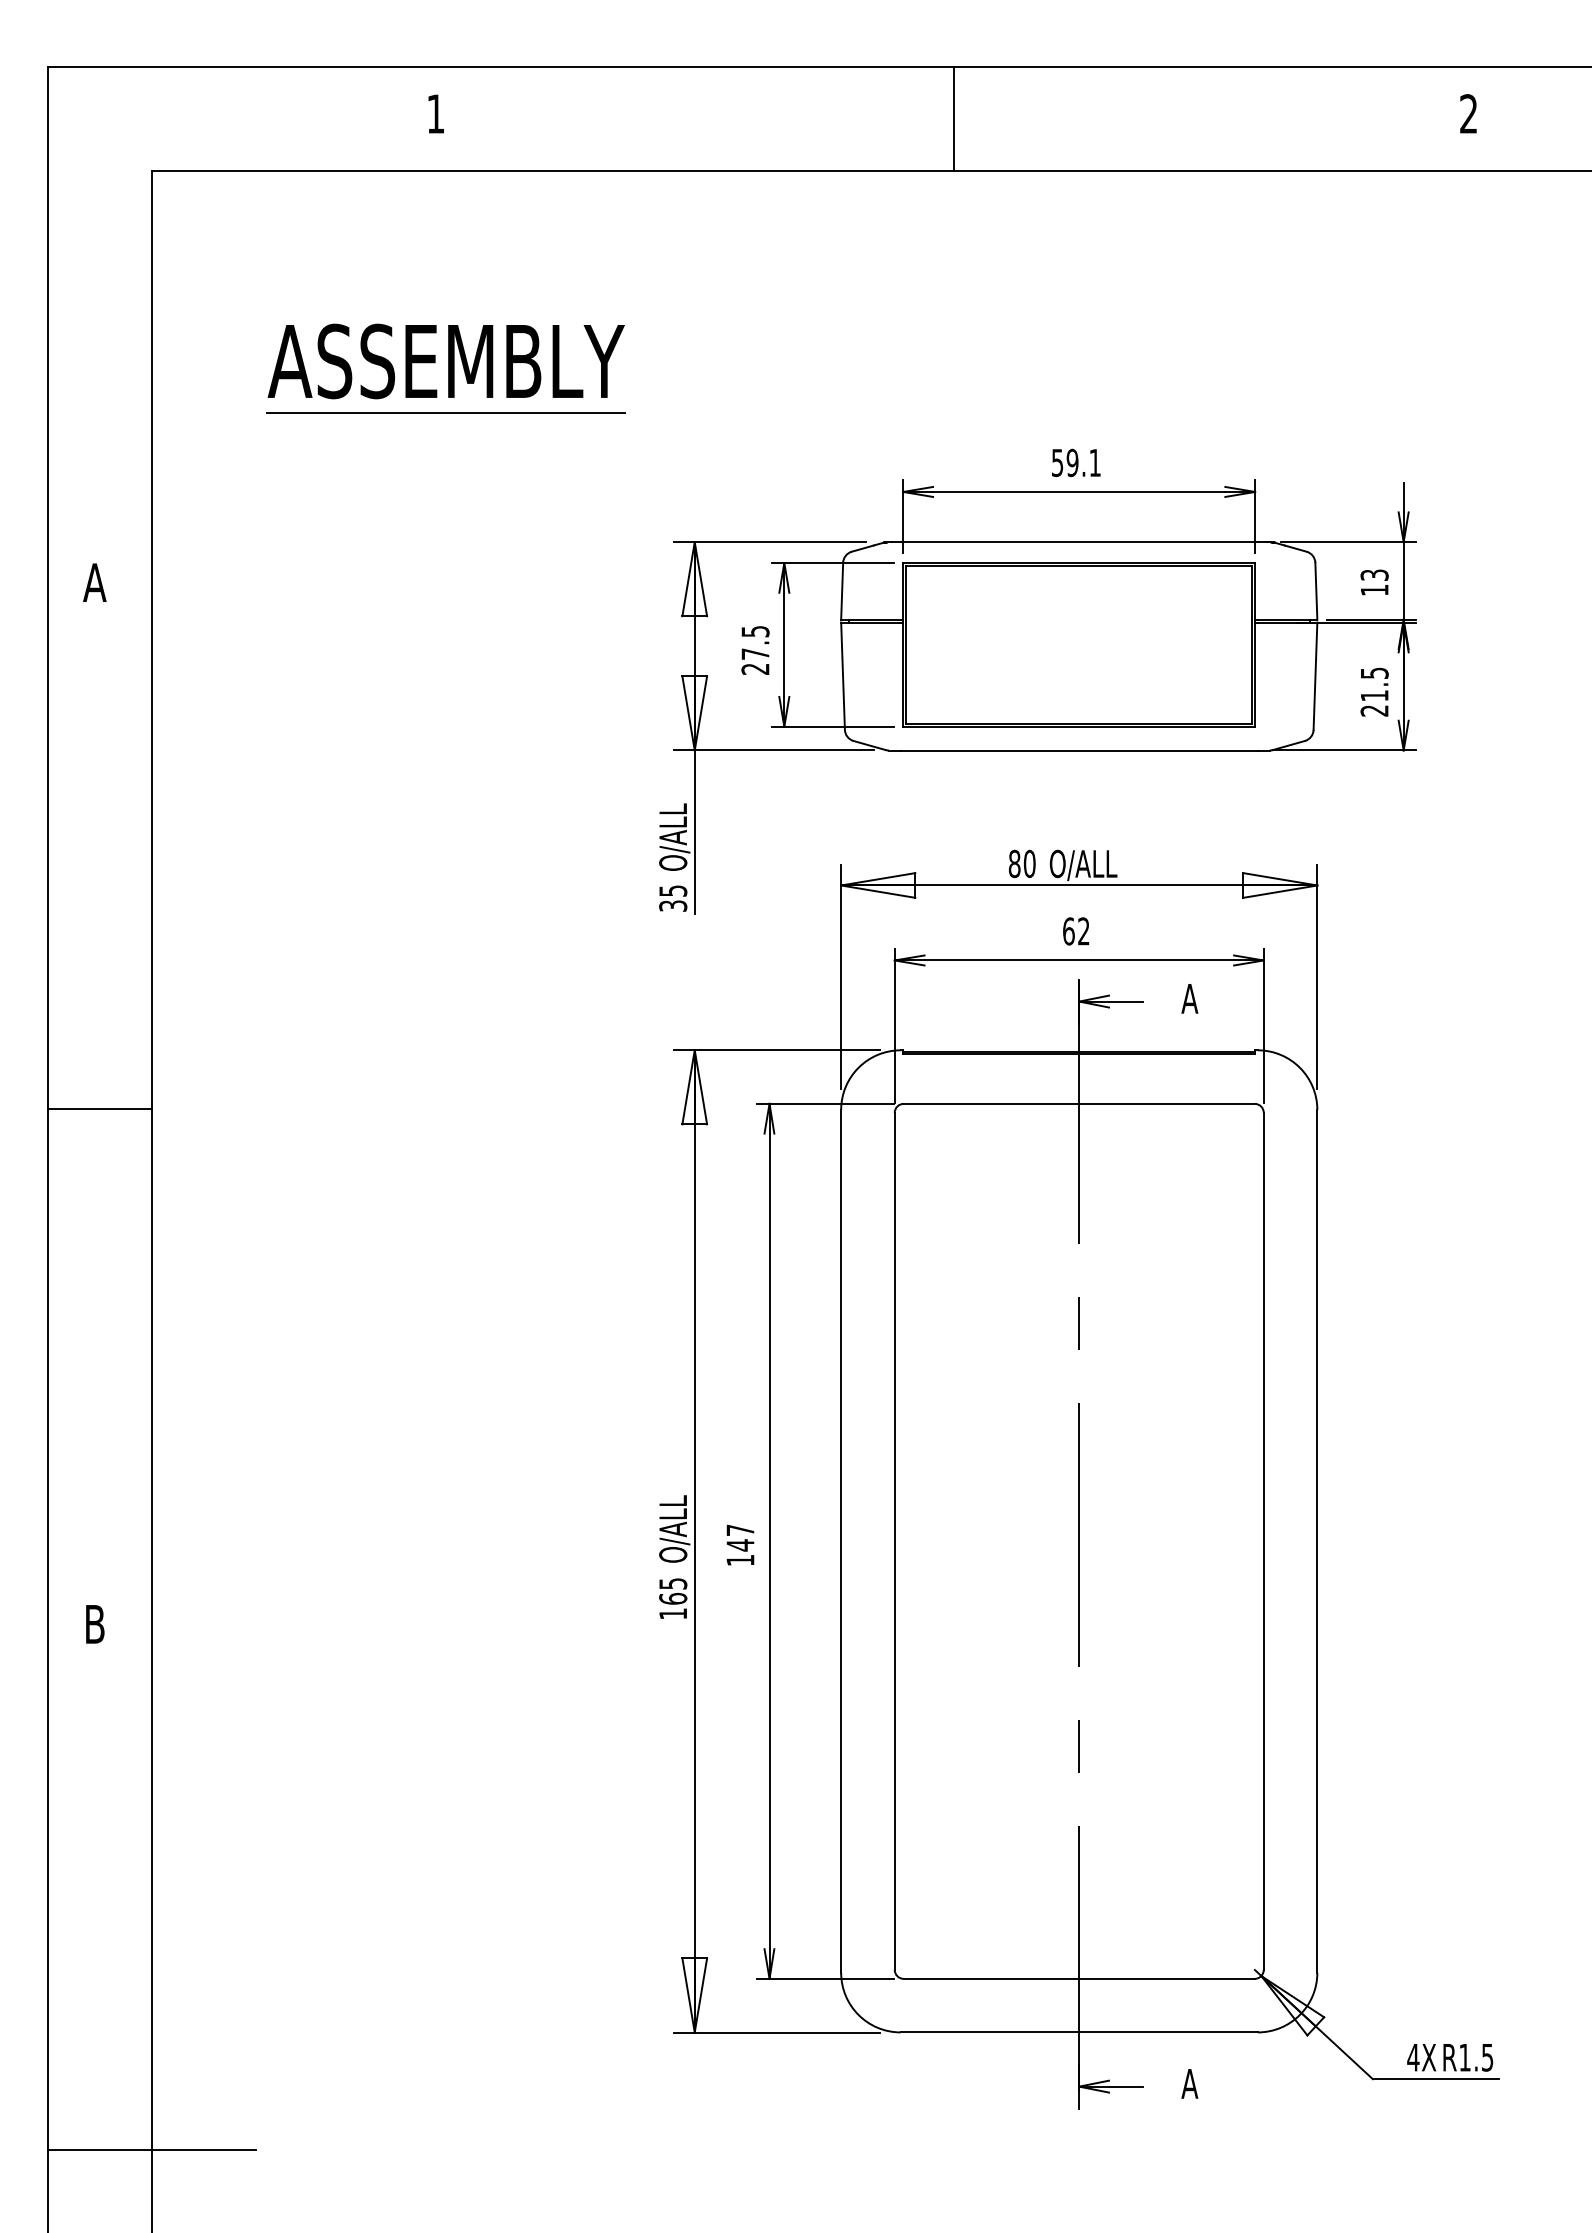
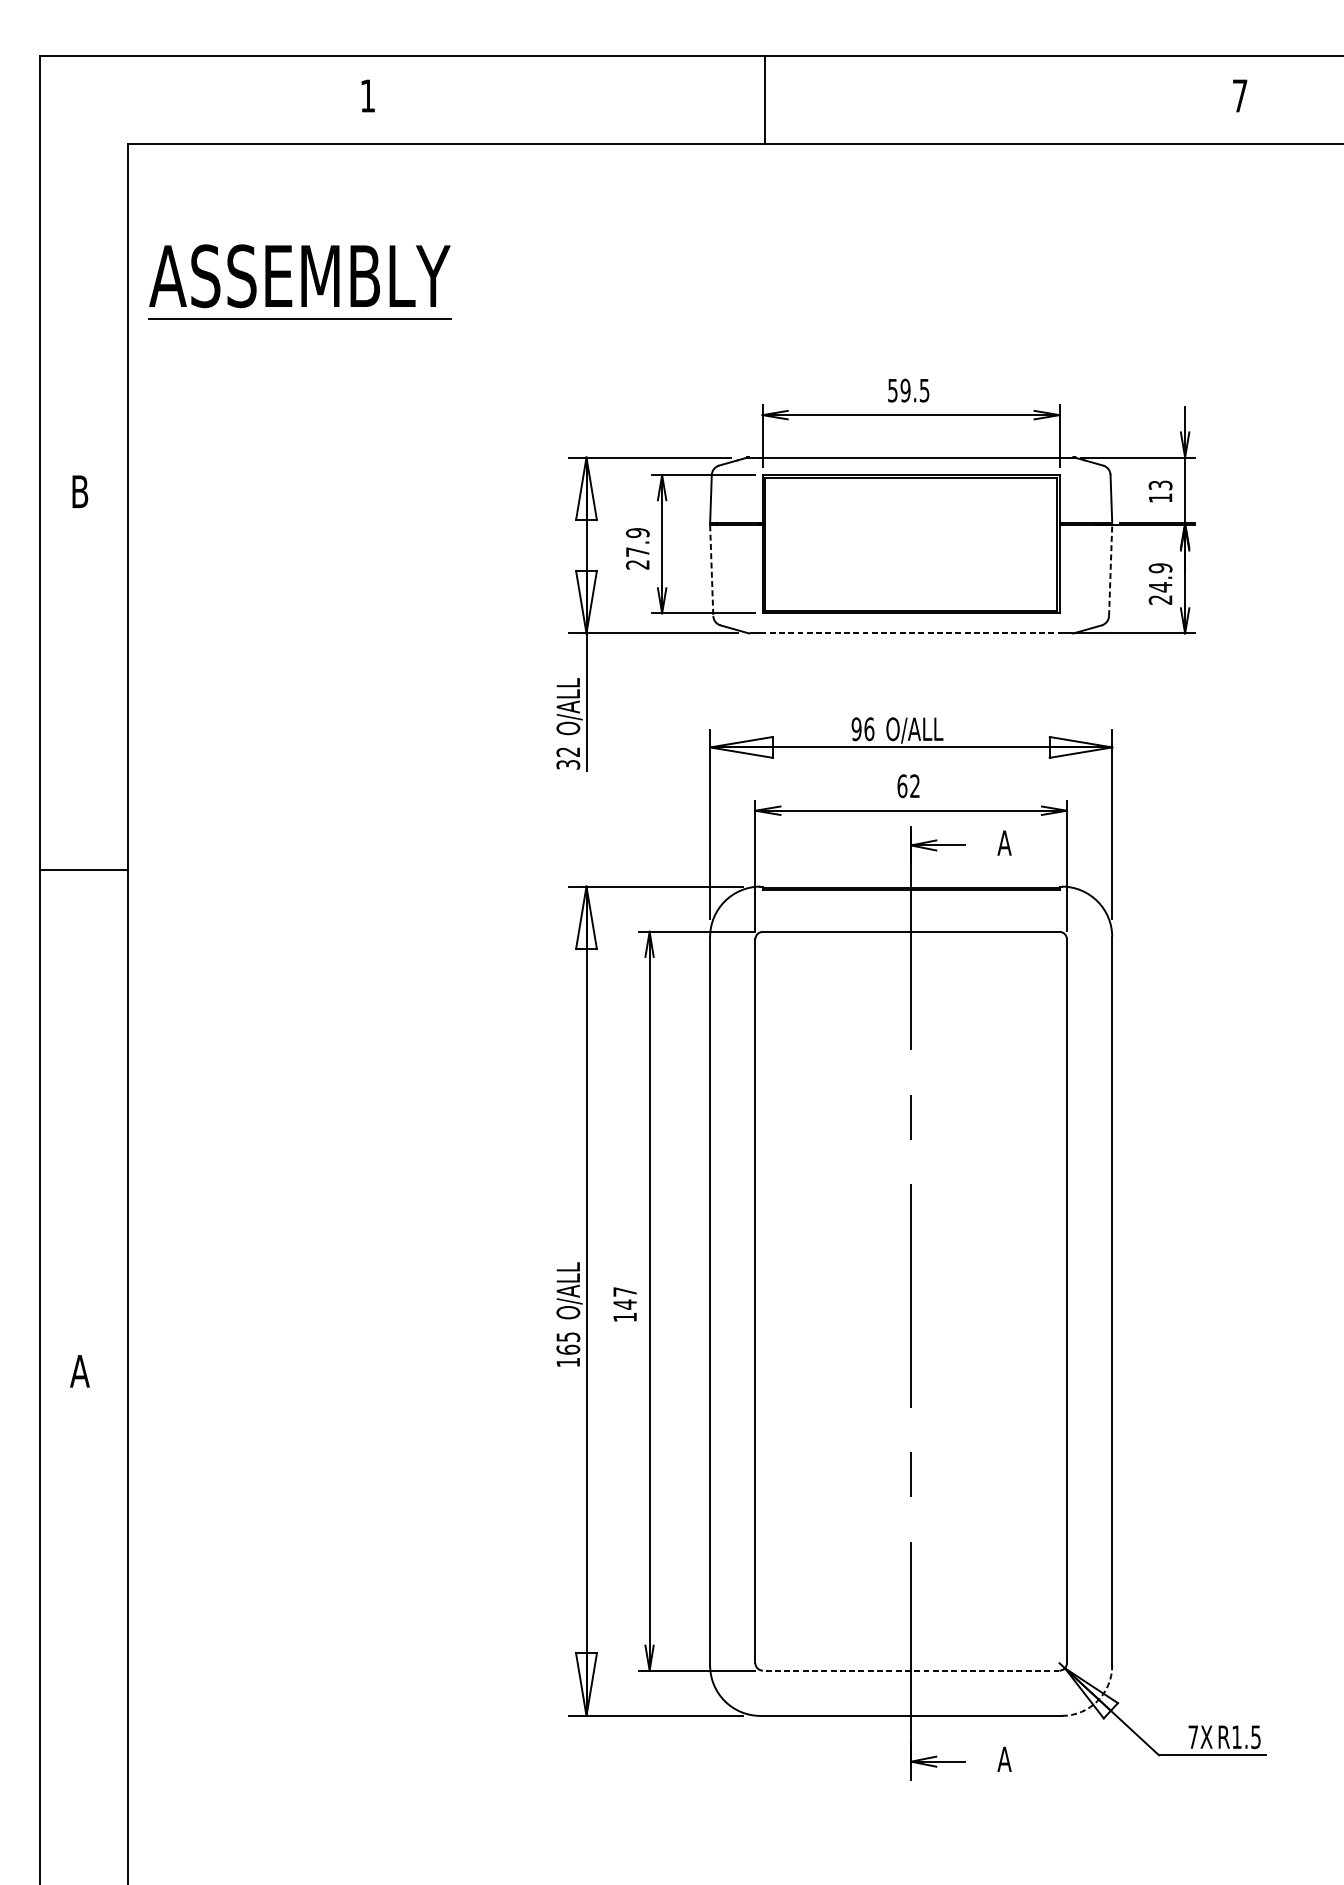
text: (1468, 113) -> (1239, 95), 2 -> 7
line: (954, 118) -> (765, 99), moved
part: (445, 368) -> (299, 282), moved
text: (1094, 463) -> (924, 391), 59.1 -> 59.5
text: (94, 582) -> (79, 491), A -> B
text: (755, 631) -> (637, 532), 27.5 -> 27.9
line: (843, 676) -> (712, 570), solid -> dashed
line: (1315, 676) -> (1110, 570), solid -> dashed
text: (1374, 684) -> (1160, 577), 21.5 -> 24.9
line: (1079, 750) -> (911, 633), solid -> dashed
text: (1021, 863) -> (862, 728), 80 -> 96
text: (673, 890) -> (568, 751), 35 -> 32
line: (99, 1108) -> (83, 869), moved
text: (94, 1624) -> (79, 1371), B -> A
line: (1079, 1978) -> (911, 1670), solid -> dashed
arc: (1299, 2014) -> (1097, 1700), solid -> dashed
text: (1413, 2057) -> (1193, 1737), 4X -> 7X
line: (151, 2150) -> (127, 1815), removed

